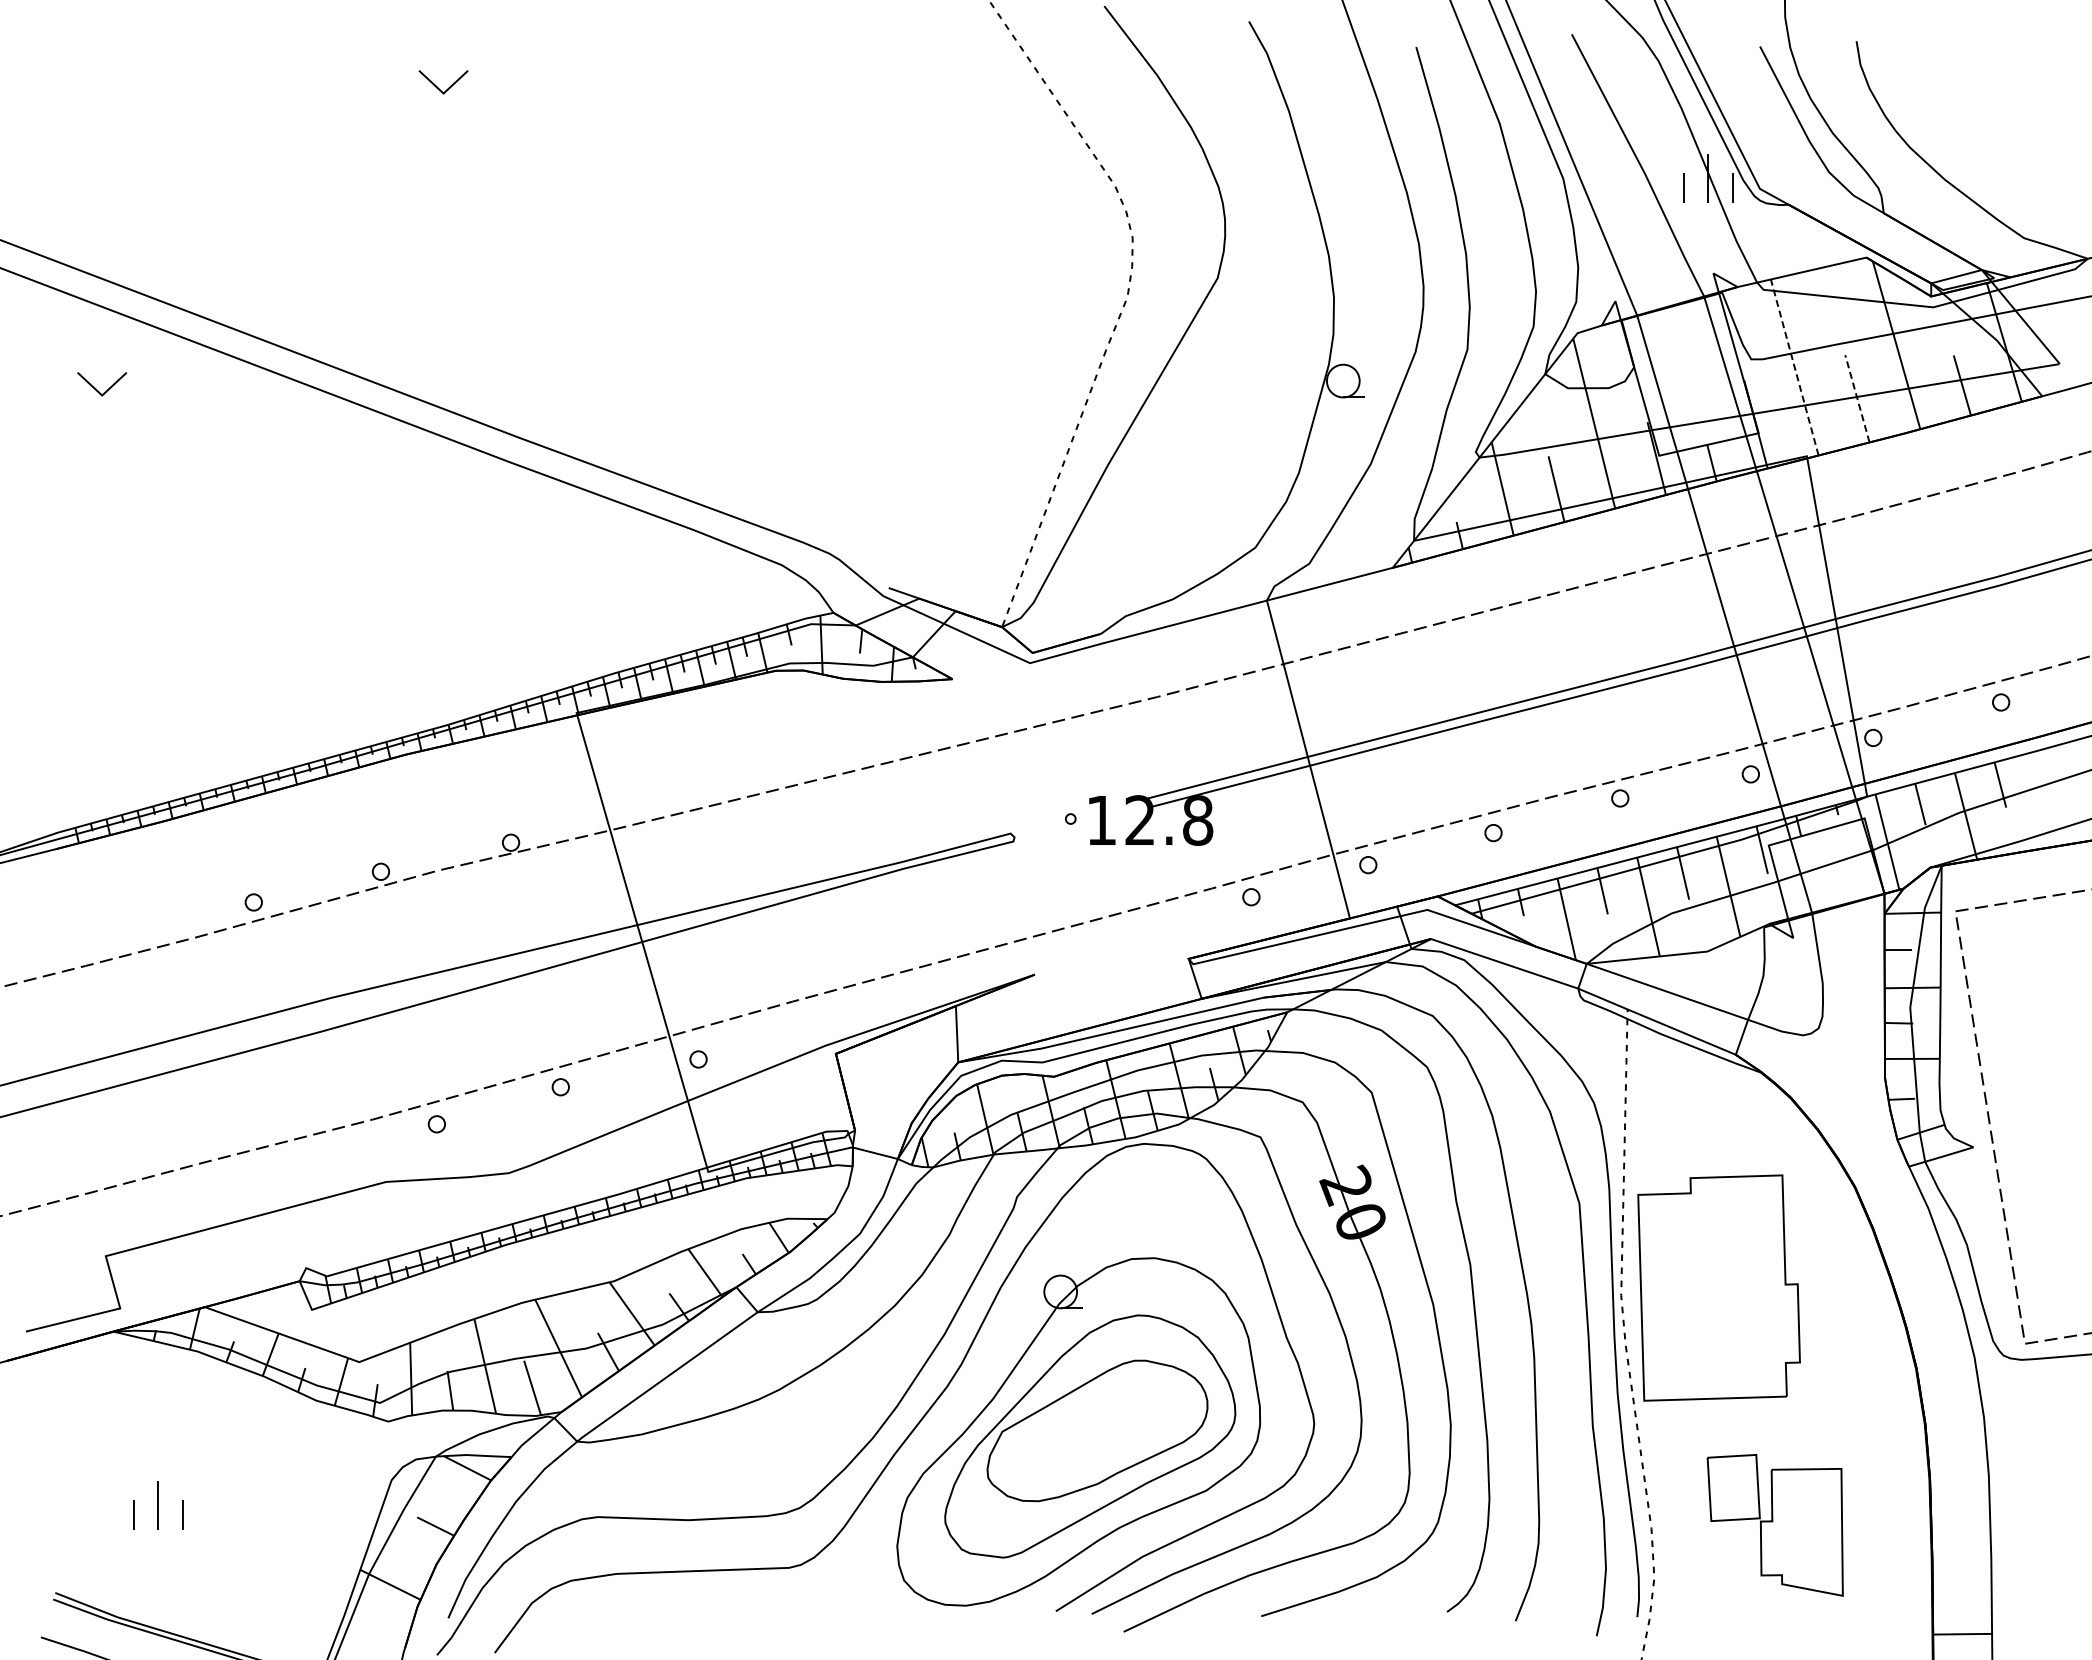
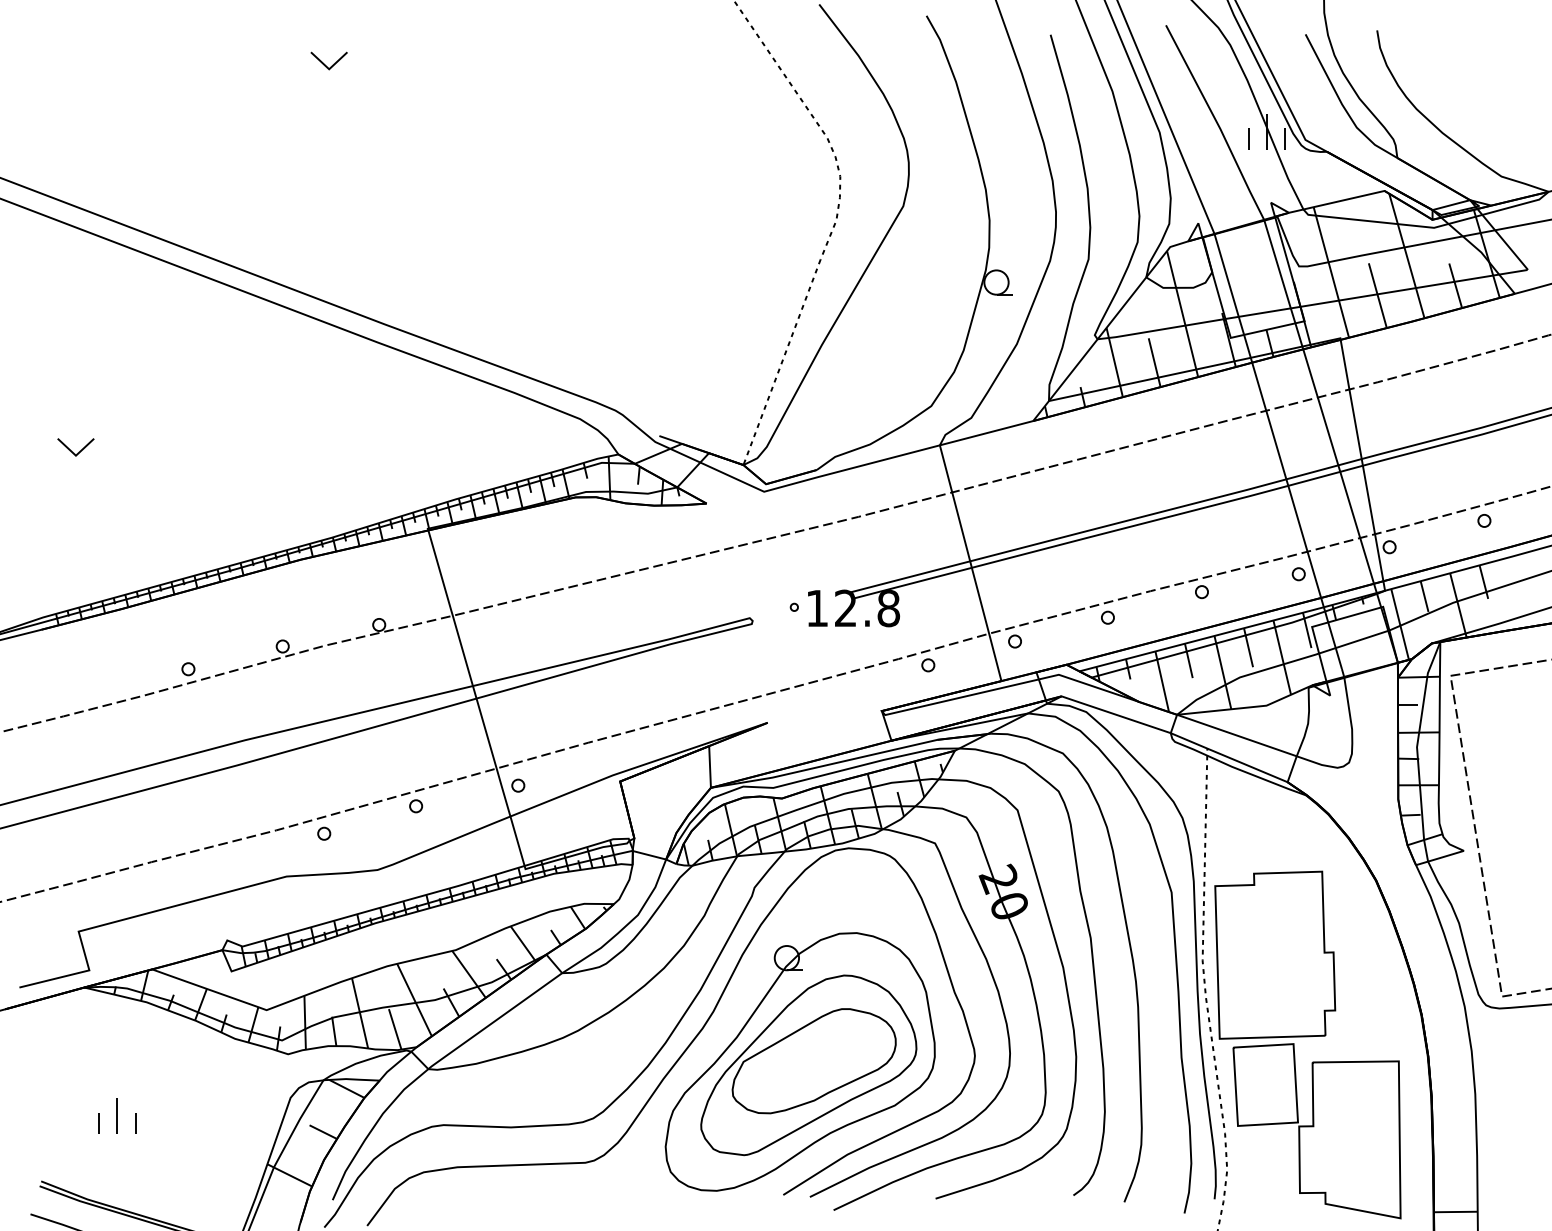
line: (1794, 367) -> (1331, 272), dashed -> solid
part: (97, 389) -> (72, 451), moved
line: (1857, 398) -> (1377, 295), dashed -> solid
part: (1774, 1525) -> (1316, 1131), size x1.67

